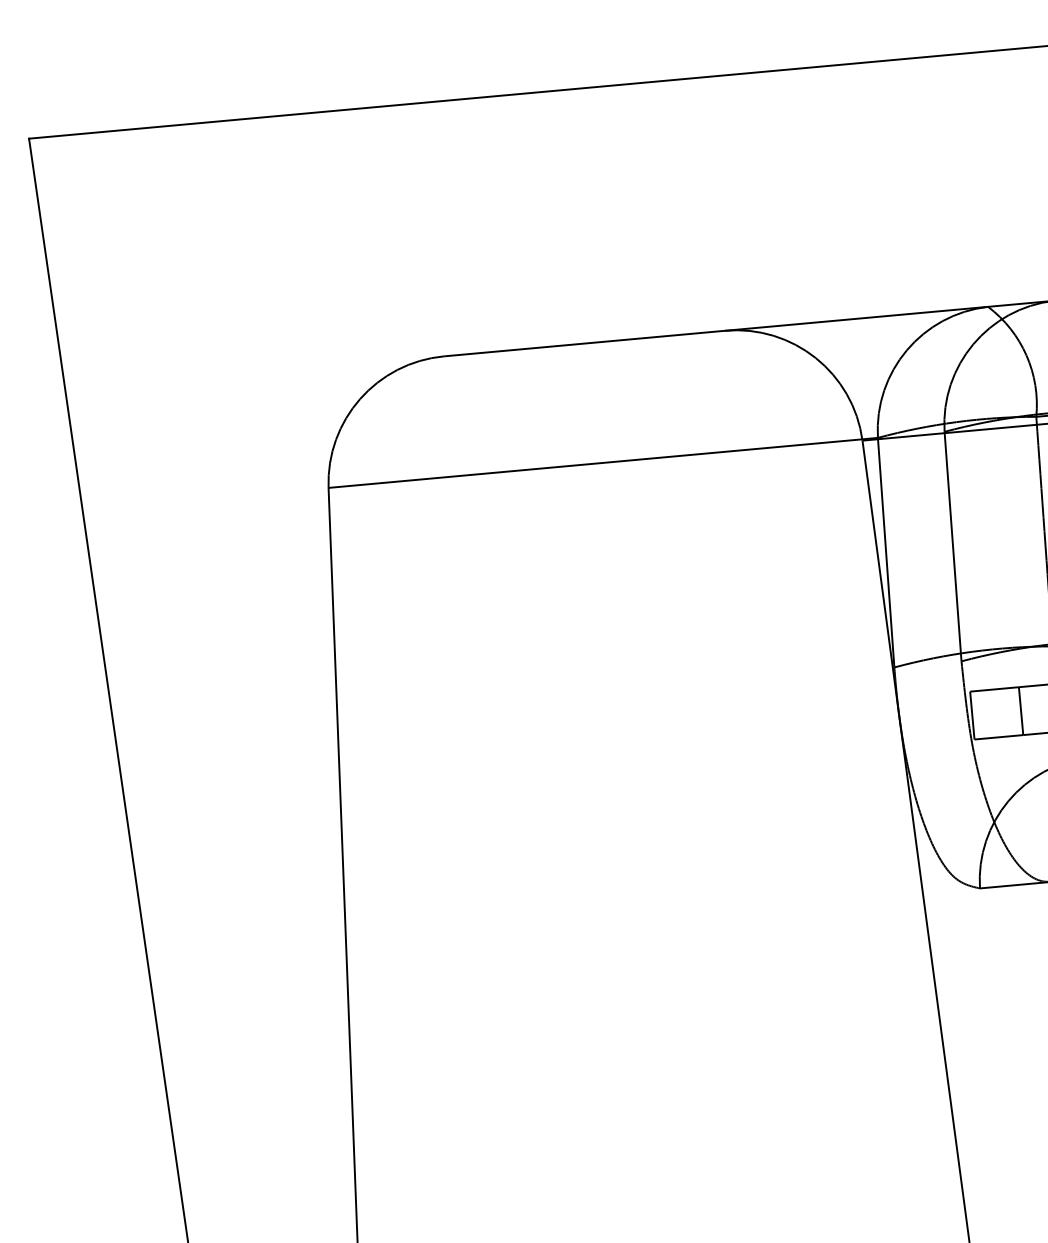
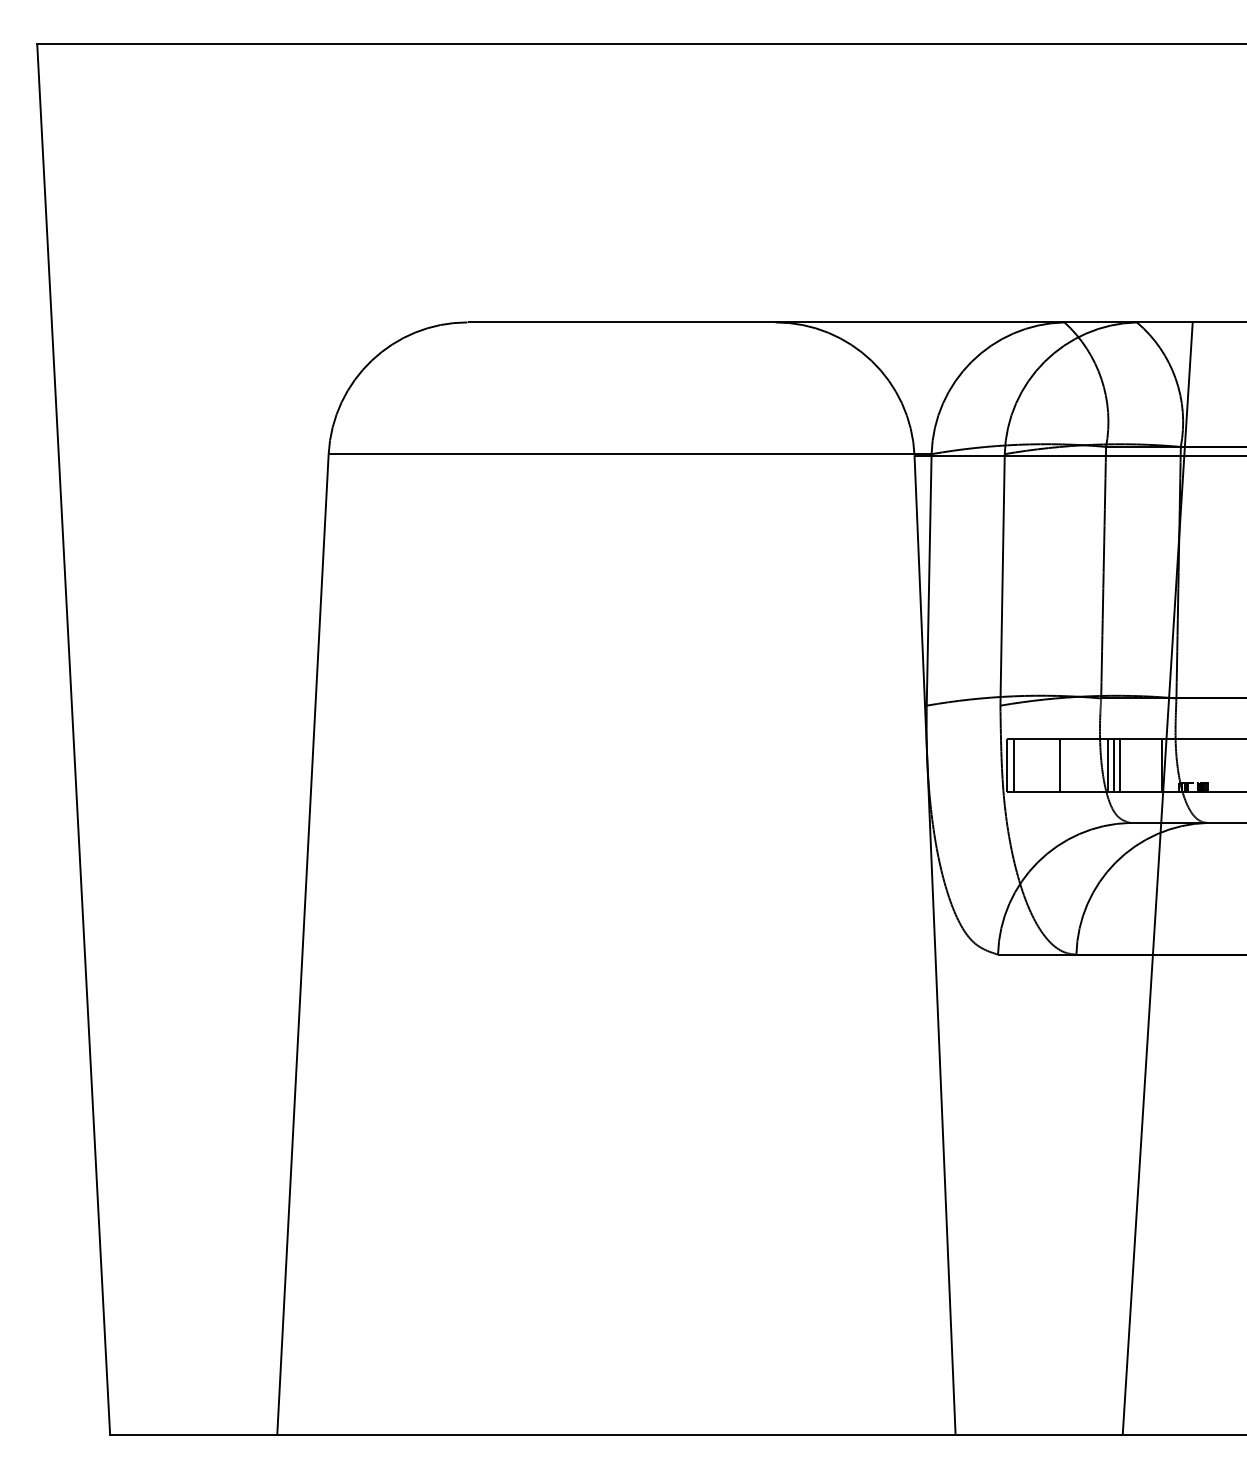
line: (978, 714) -> (1013, 765), added

